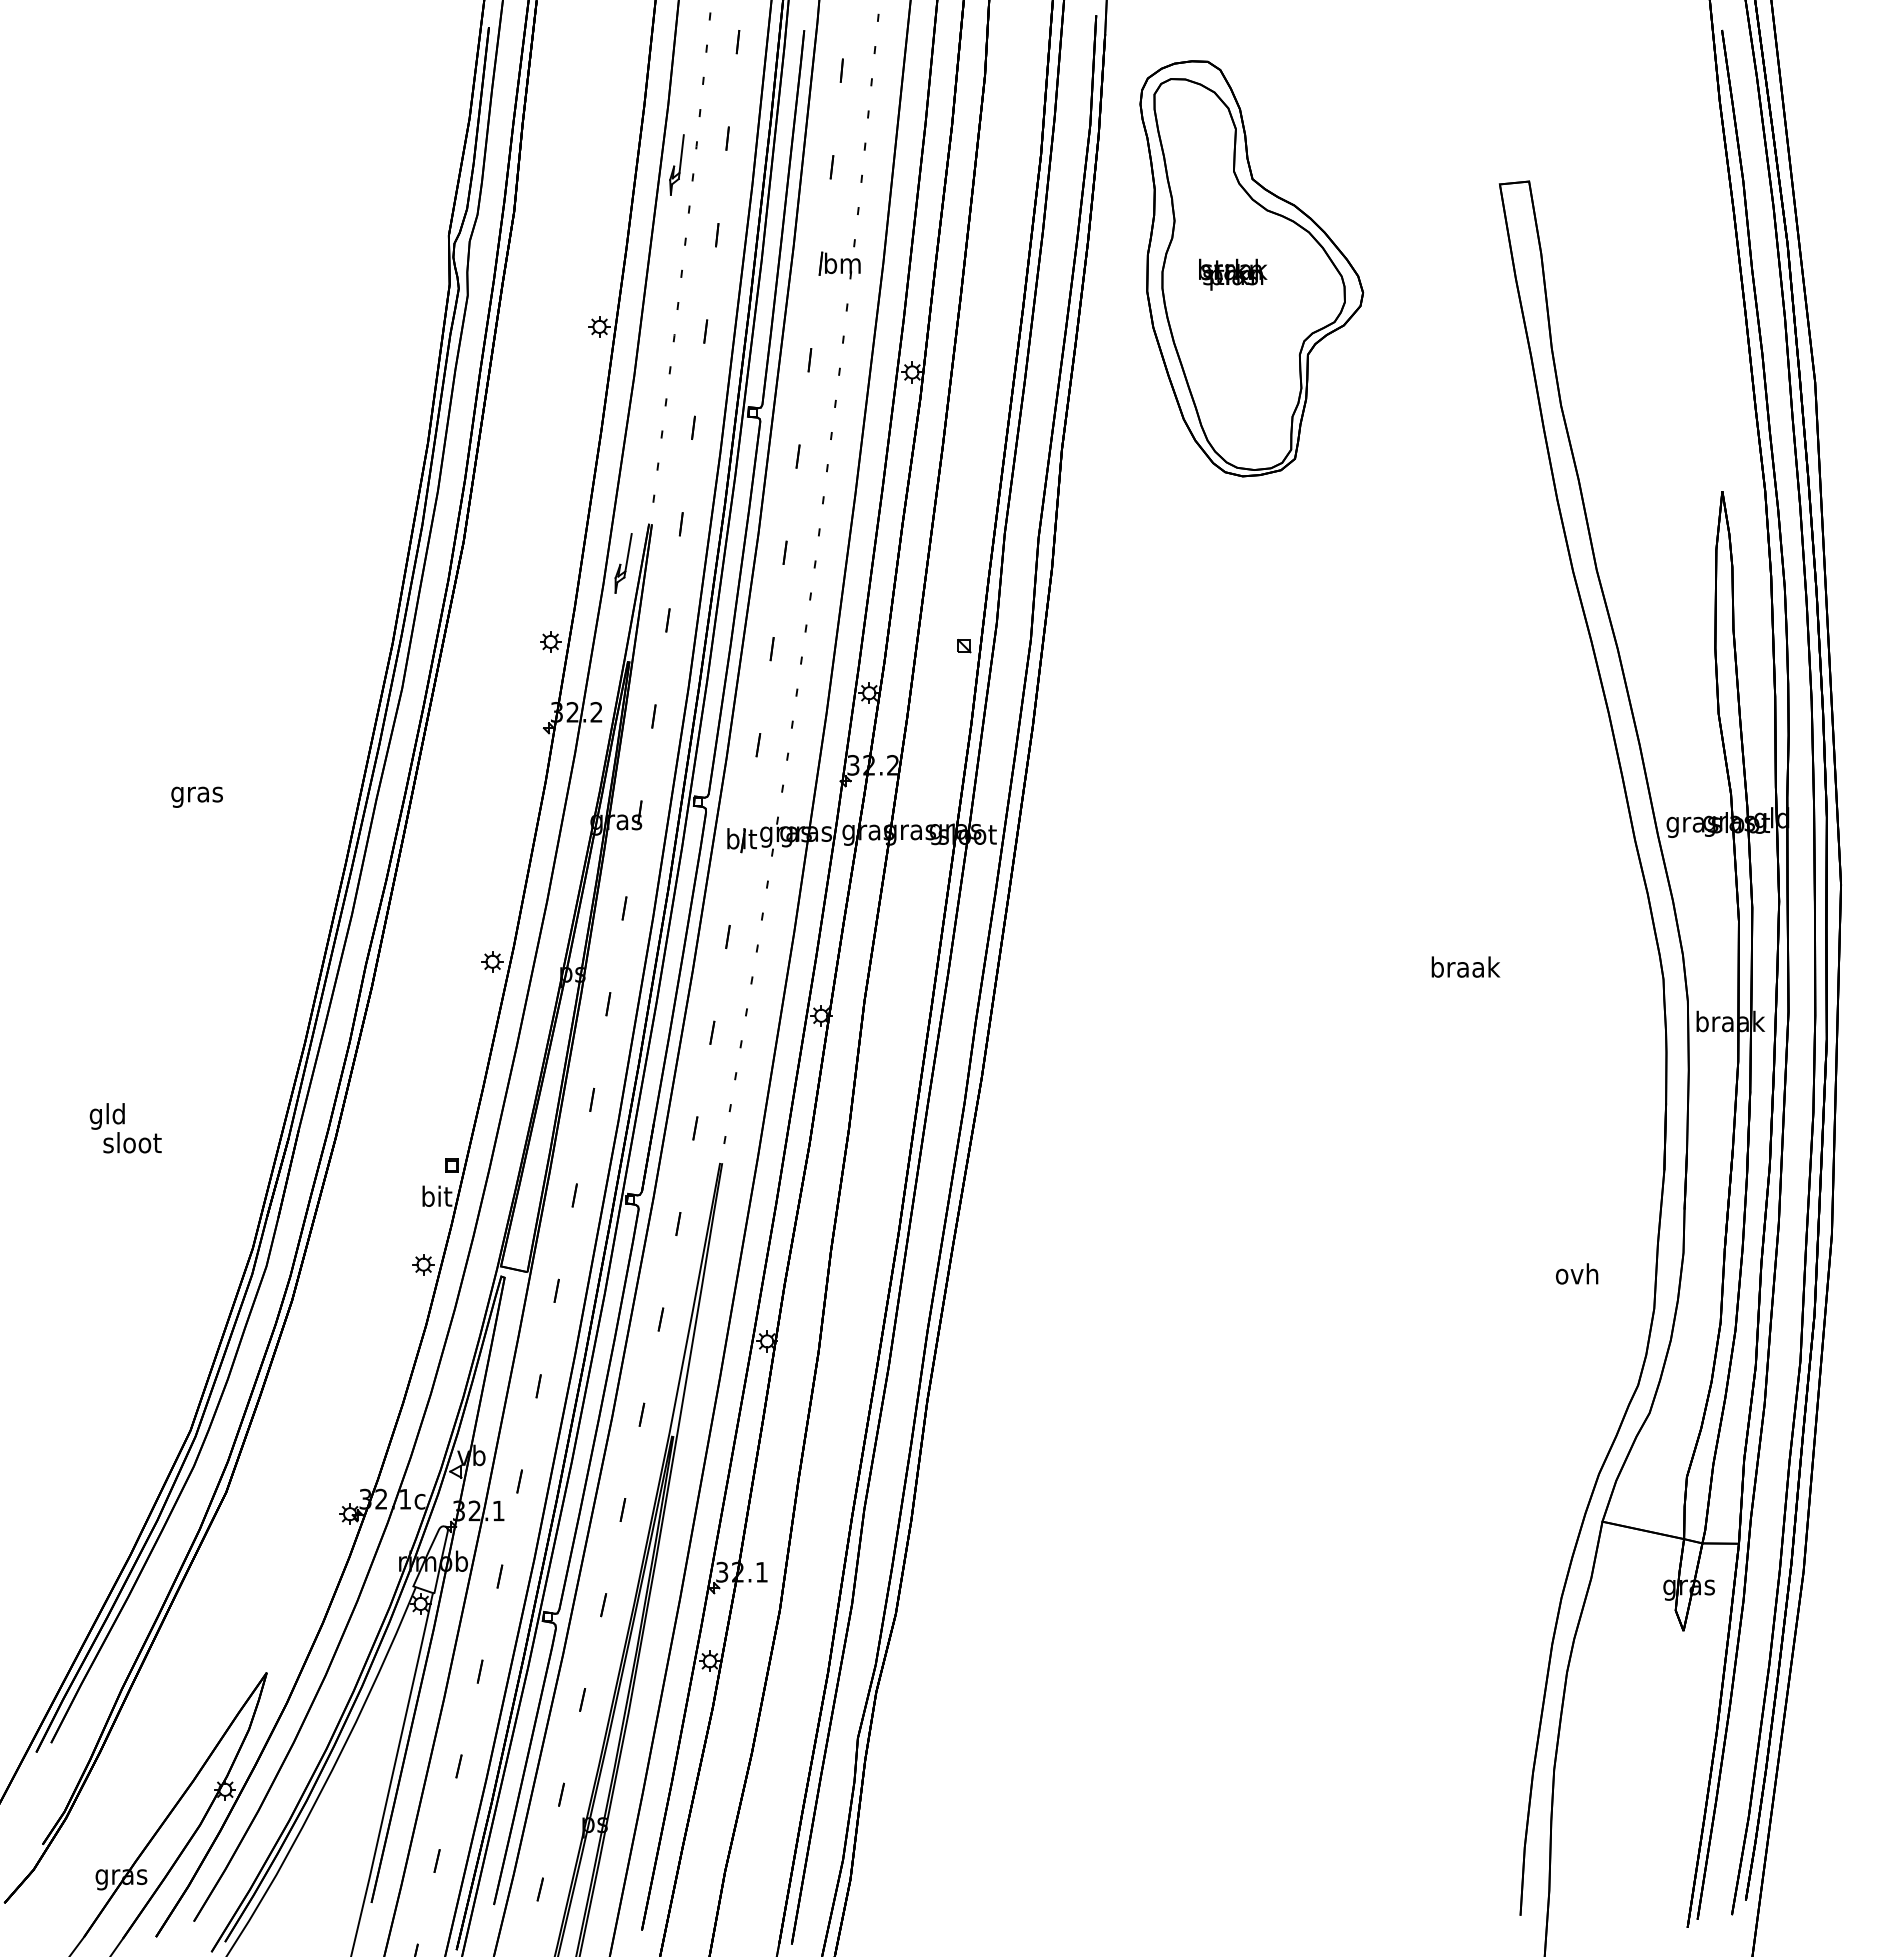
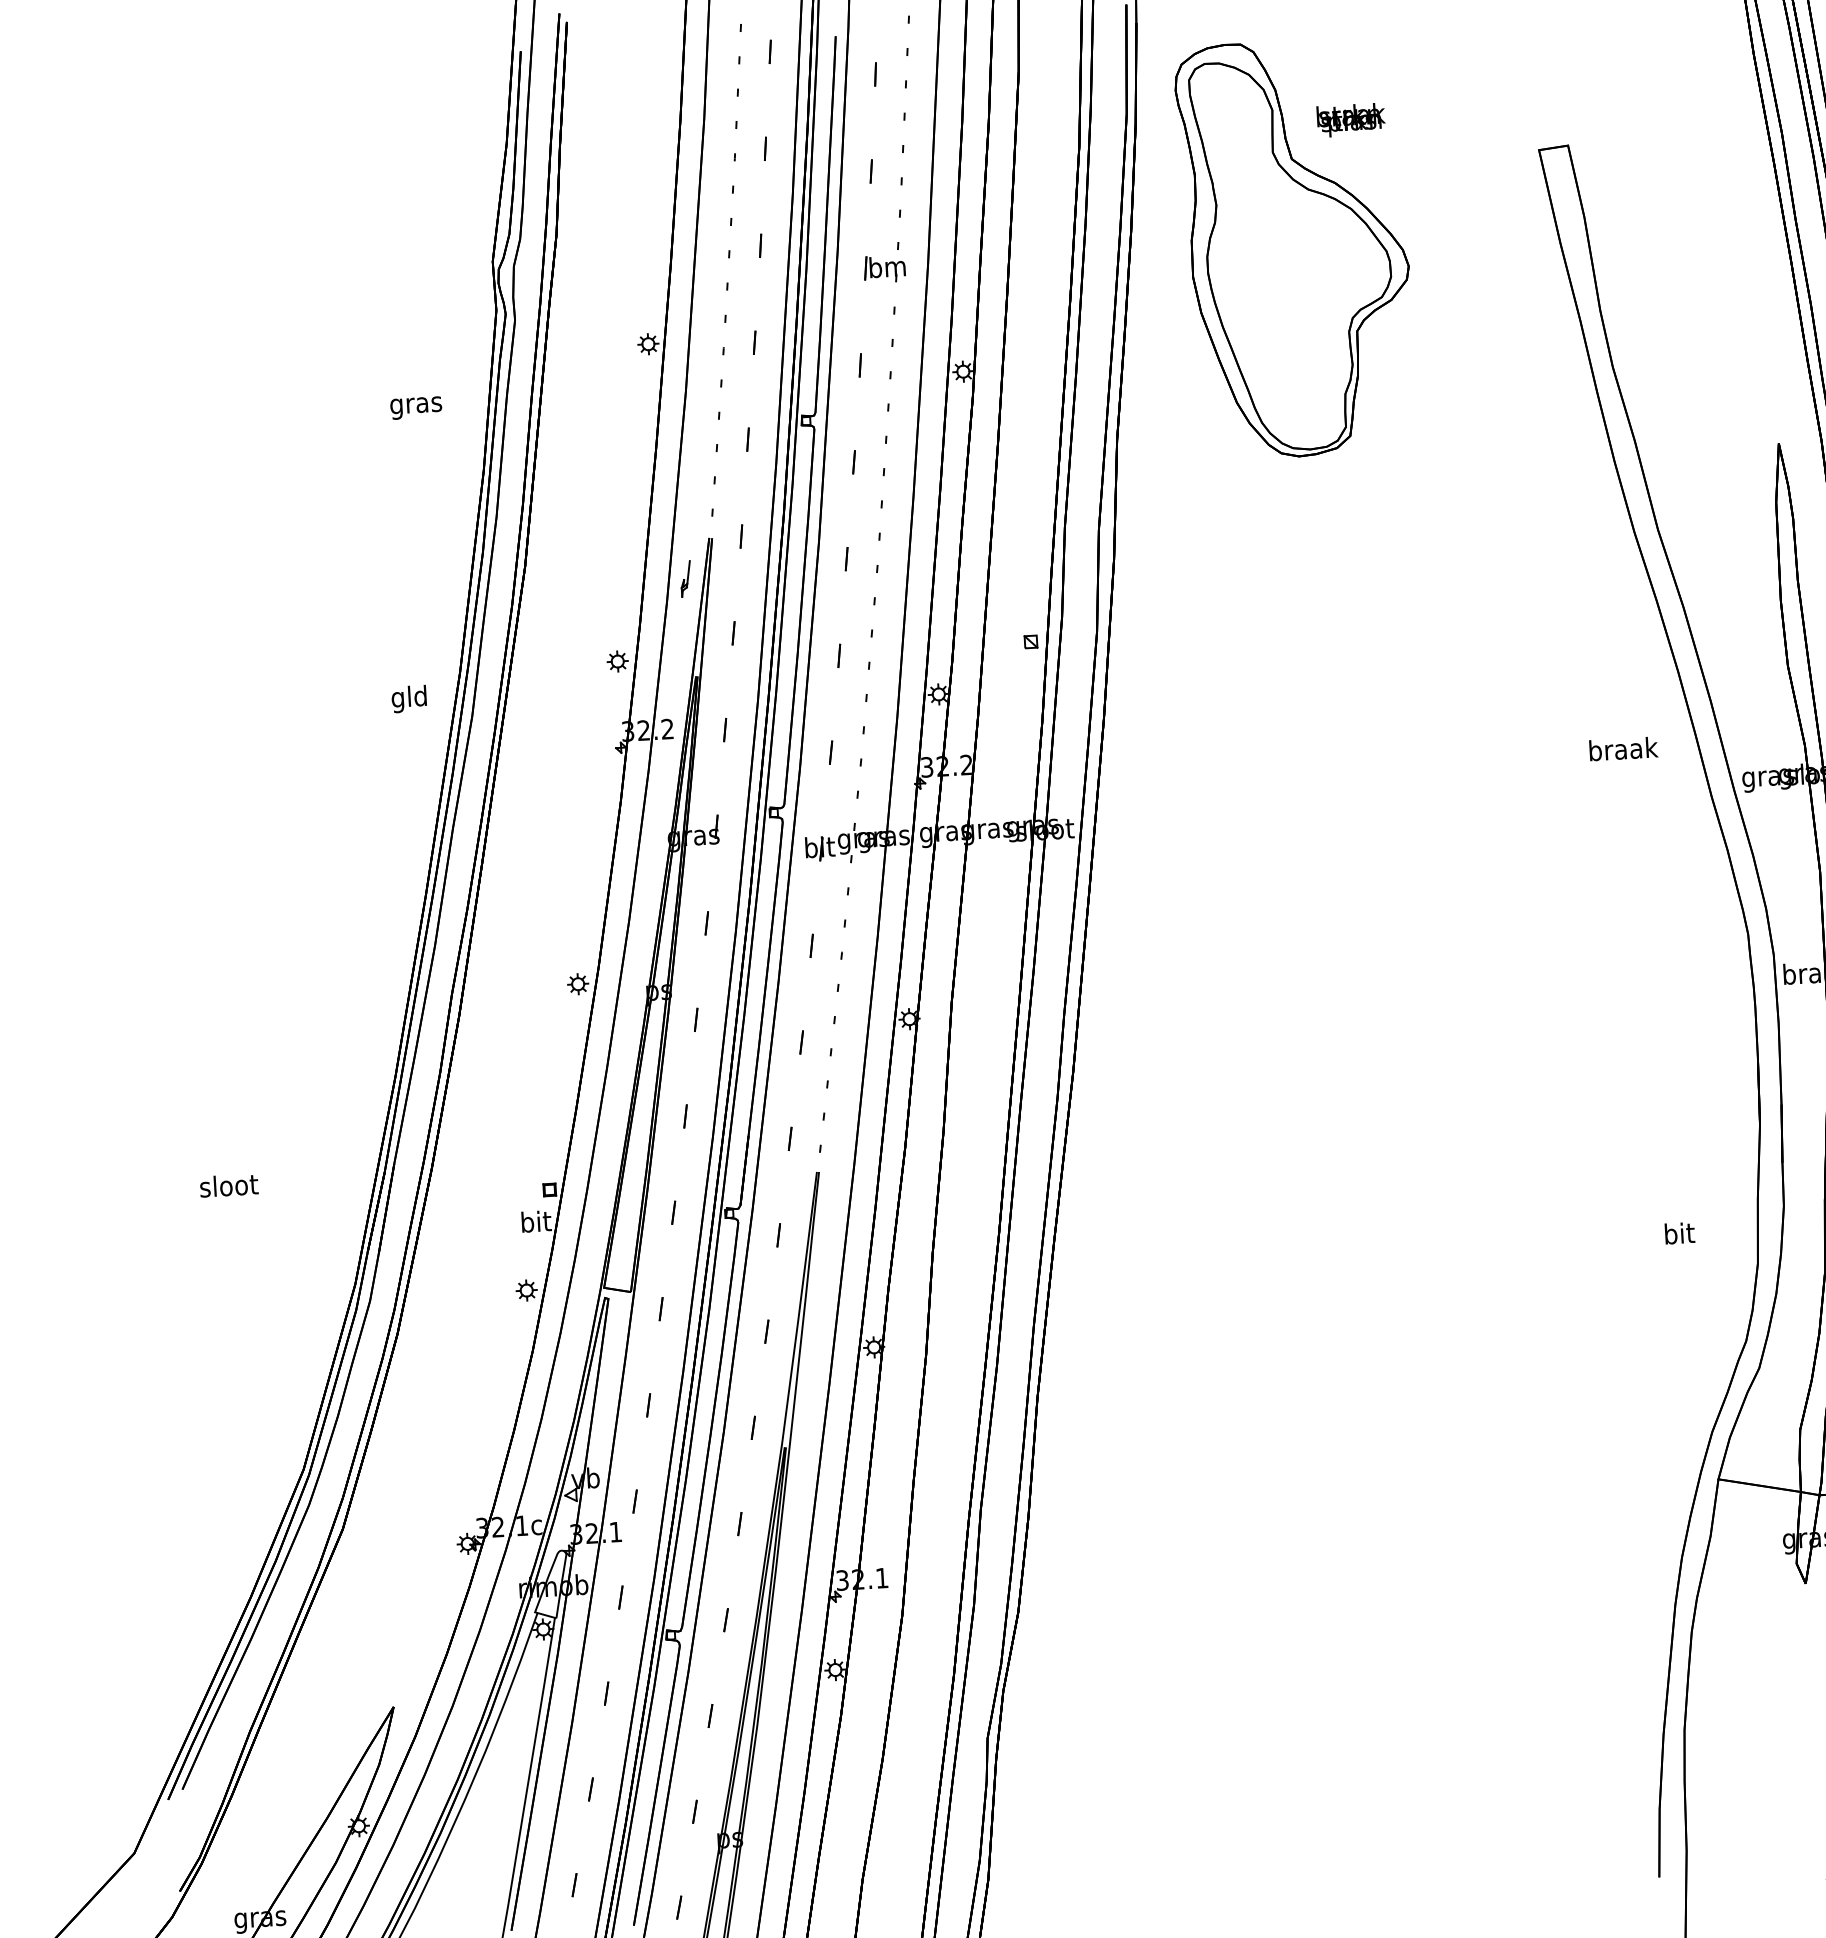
part: (676, 164) -> (715, 177), removed
text: (1233, 274) -> (1351, 119), moved
part: (623, 563) -> (685, 579), size x0.6
text: (196, 796) -> (415, 407), moved
text: (1465, 966) -> (1623, 748), moved
text: (106, 1116) -> (408, 699), moved
text: (1576, 1273) -> (1678, 1233), ovh -> bit

